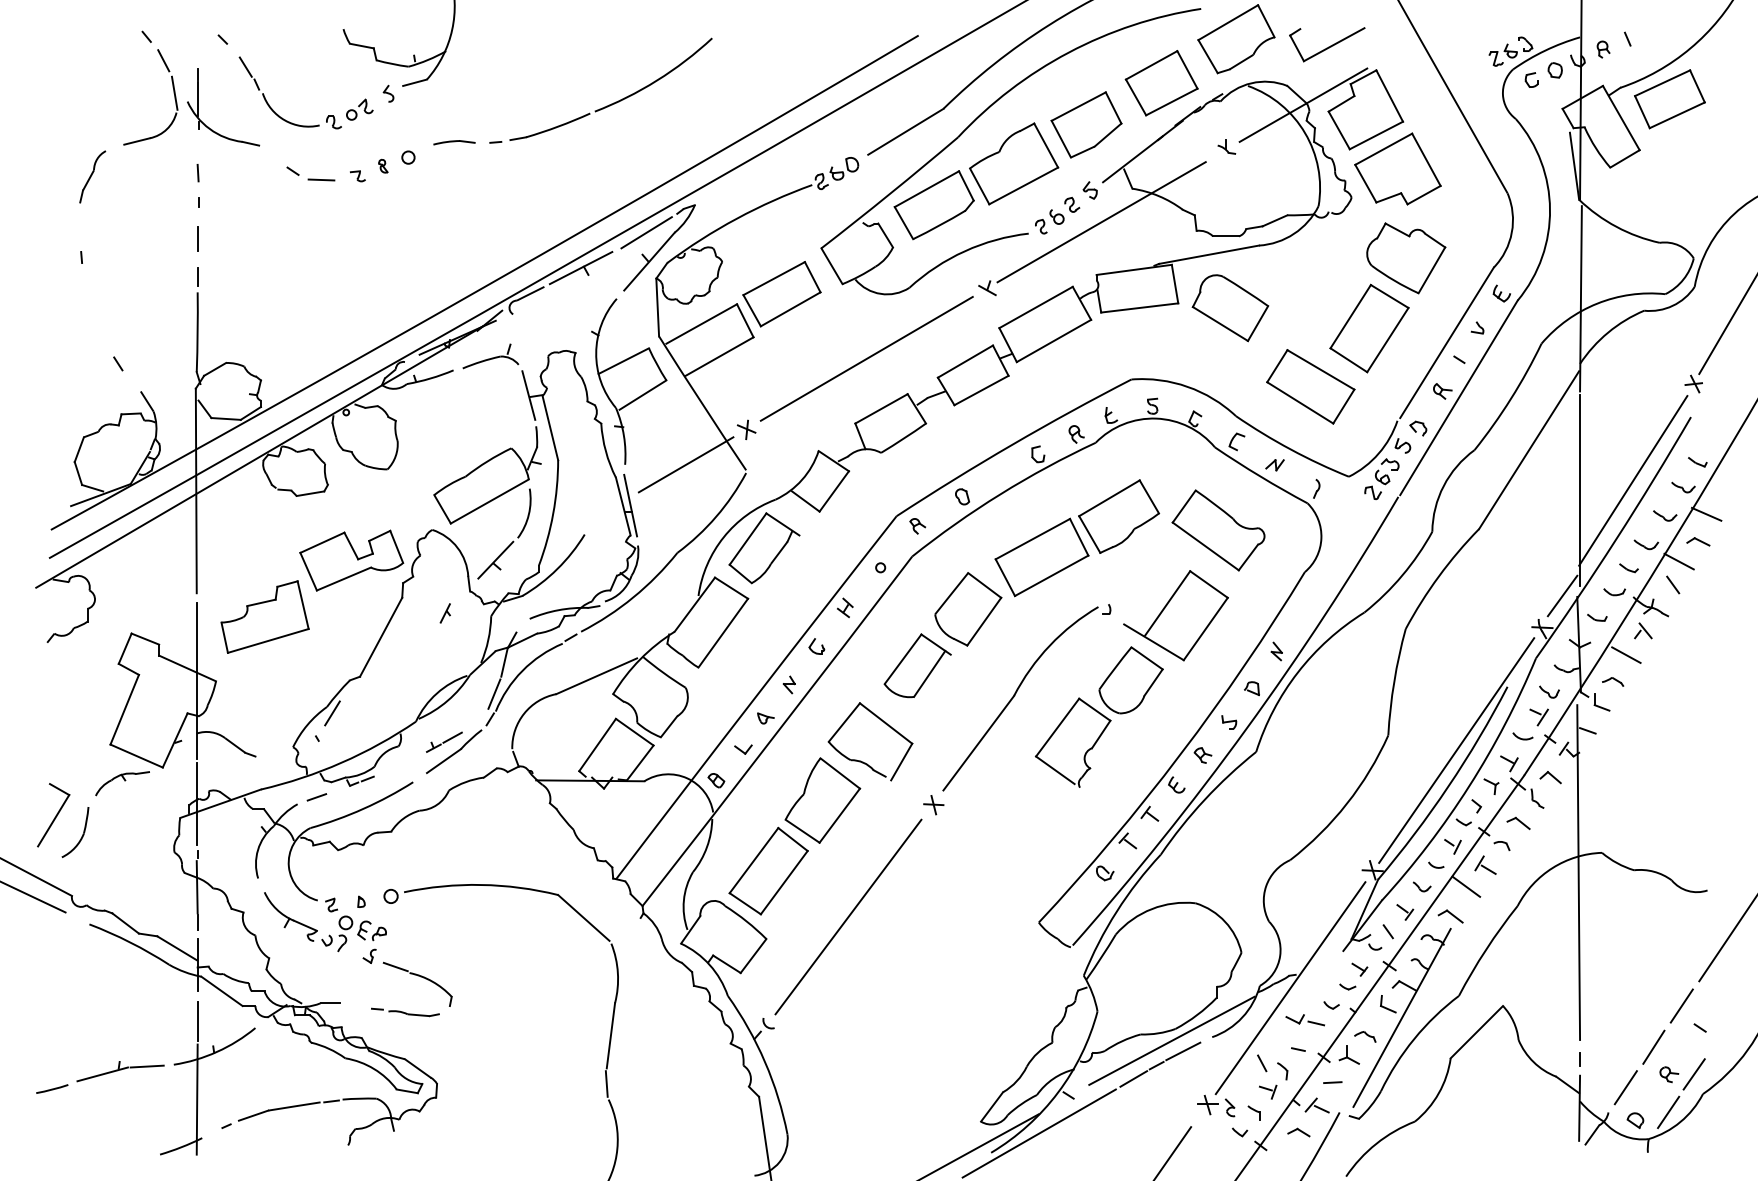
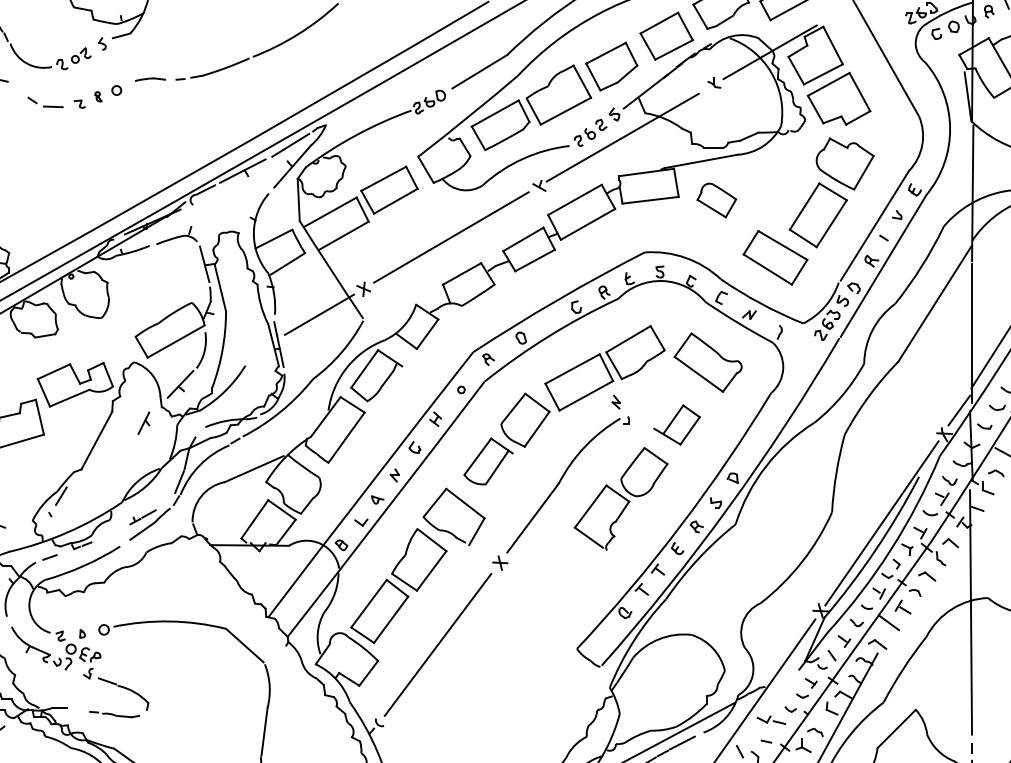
part: (1230, 308) -> (716, 200), size x0.7
part: (444, 613) -> (143, 423), size x1.6
part: (1175, 615) -> (676, 424), size x0.6
part: (1276, 651) -> (616, 402), moved

